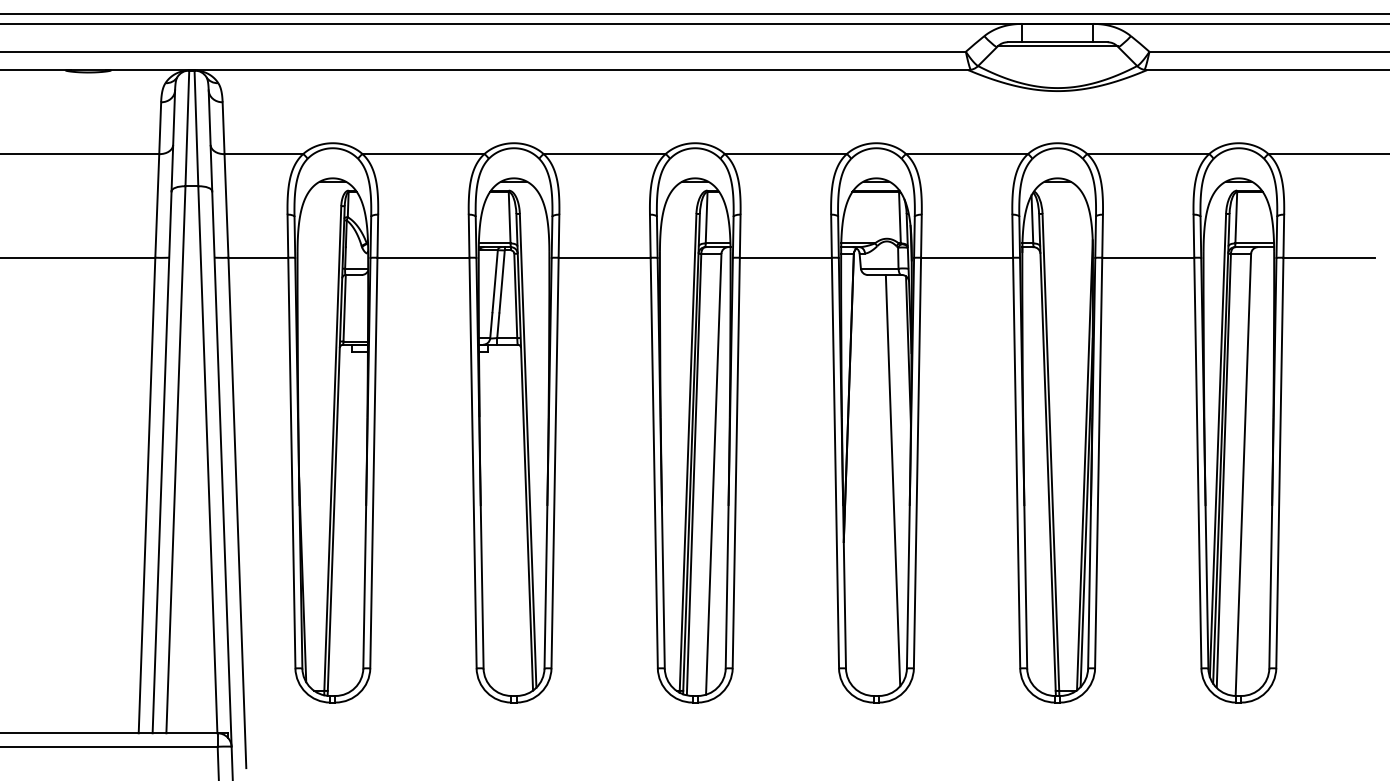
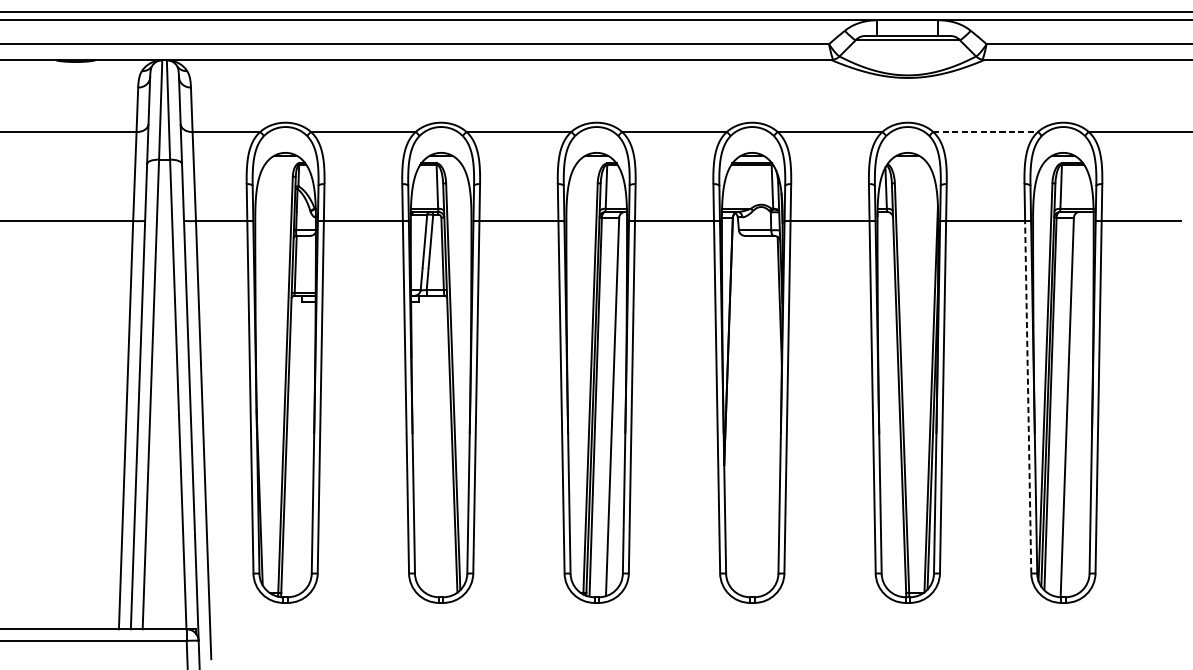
line: (1148, 154) -> (985, 132), solid -> dashed
line: (1197, 462) -> (1027, 396), solid -> dashed
line: (892, 480) -> (766, 412), removed

